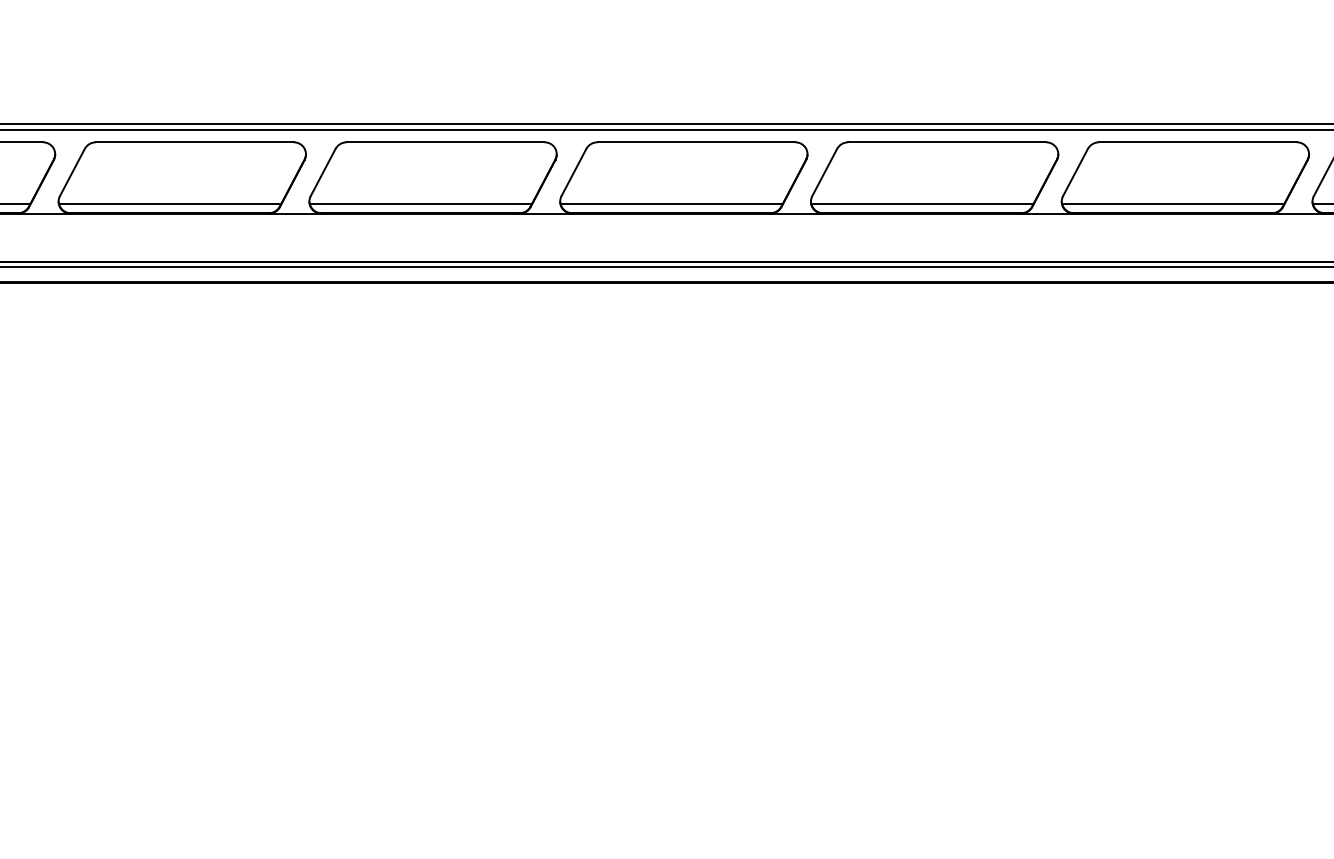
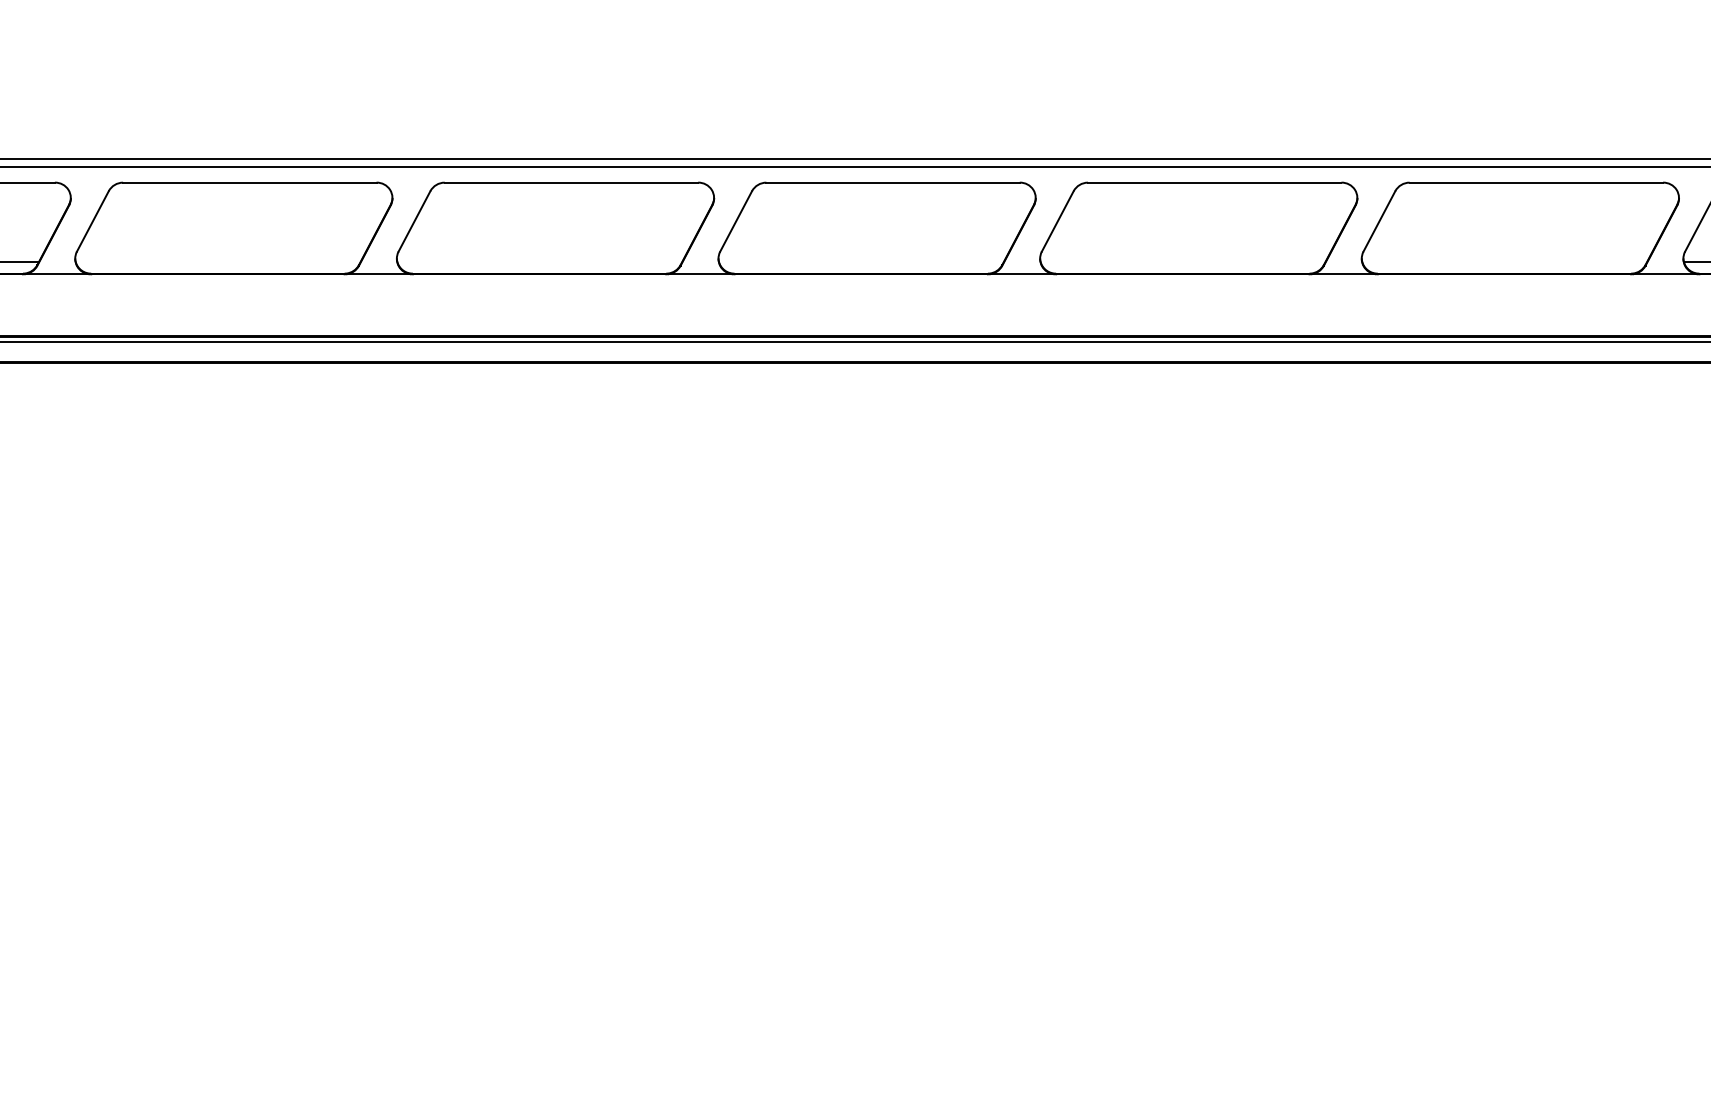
line: (169, 203) -> (217, 261), removed
line: (420, 203) -> (539, 261), removed
line: (670, 203) -> (860, 261), removed
line: (921, 203) -> (1182, 261), removed
line: (1173, 203) -> (1504, 261), removed

